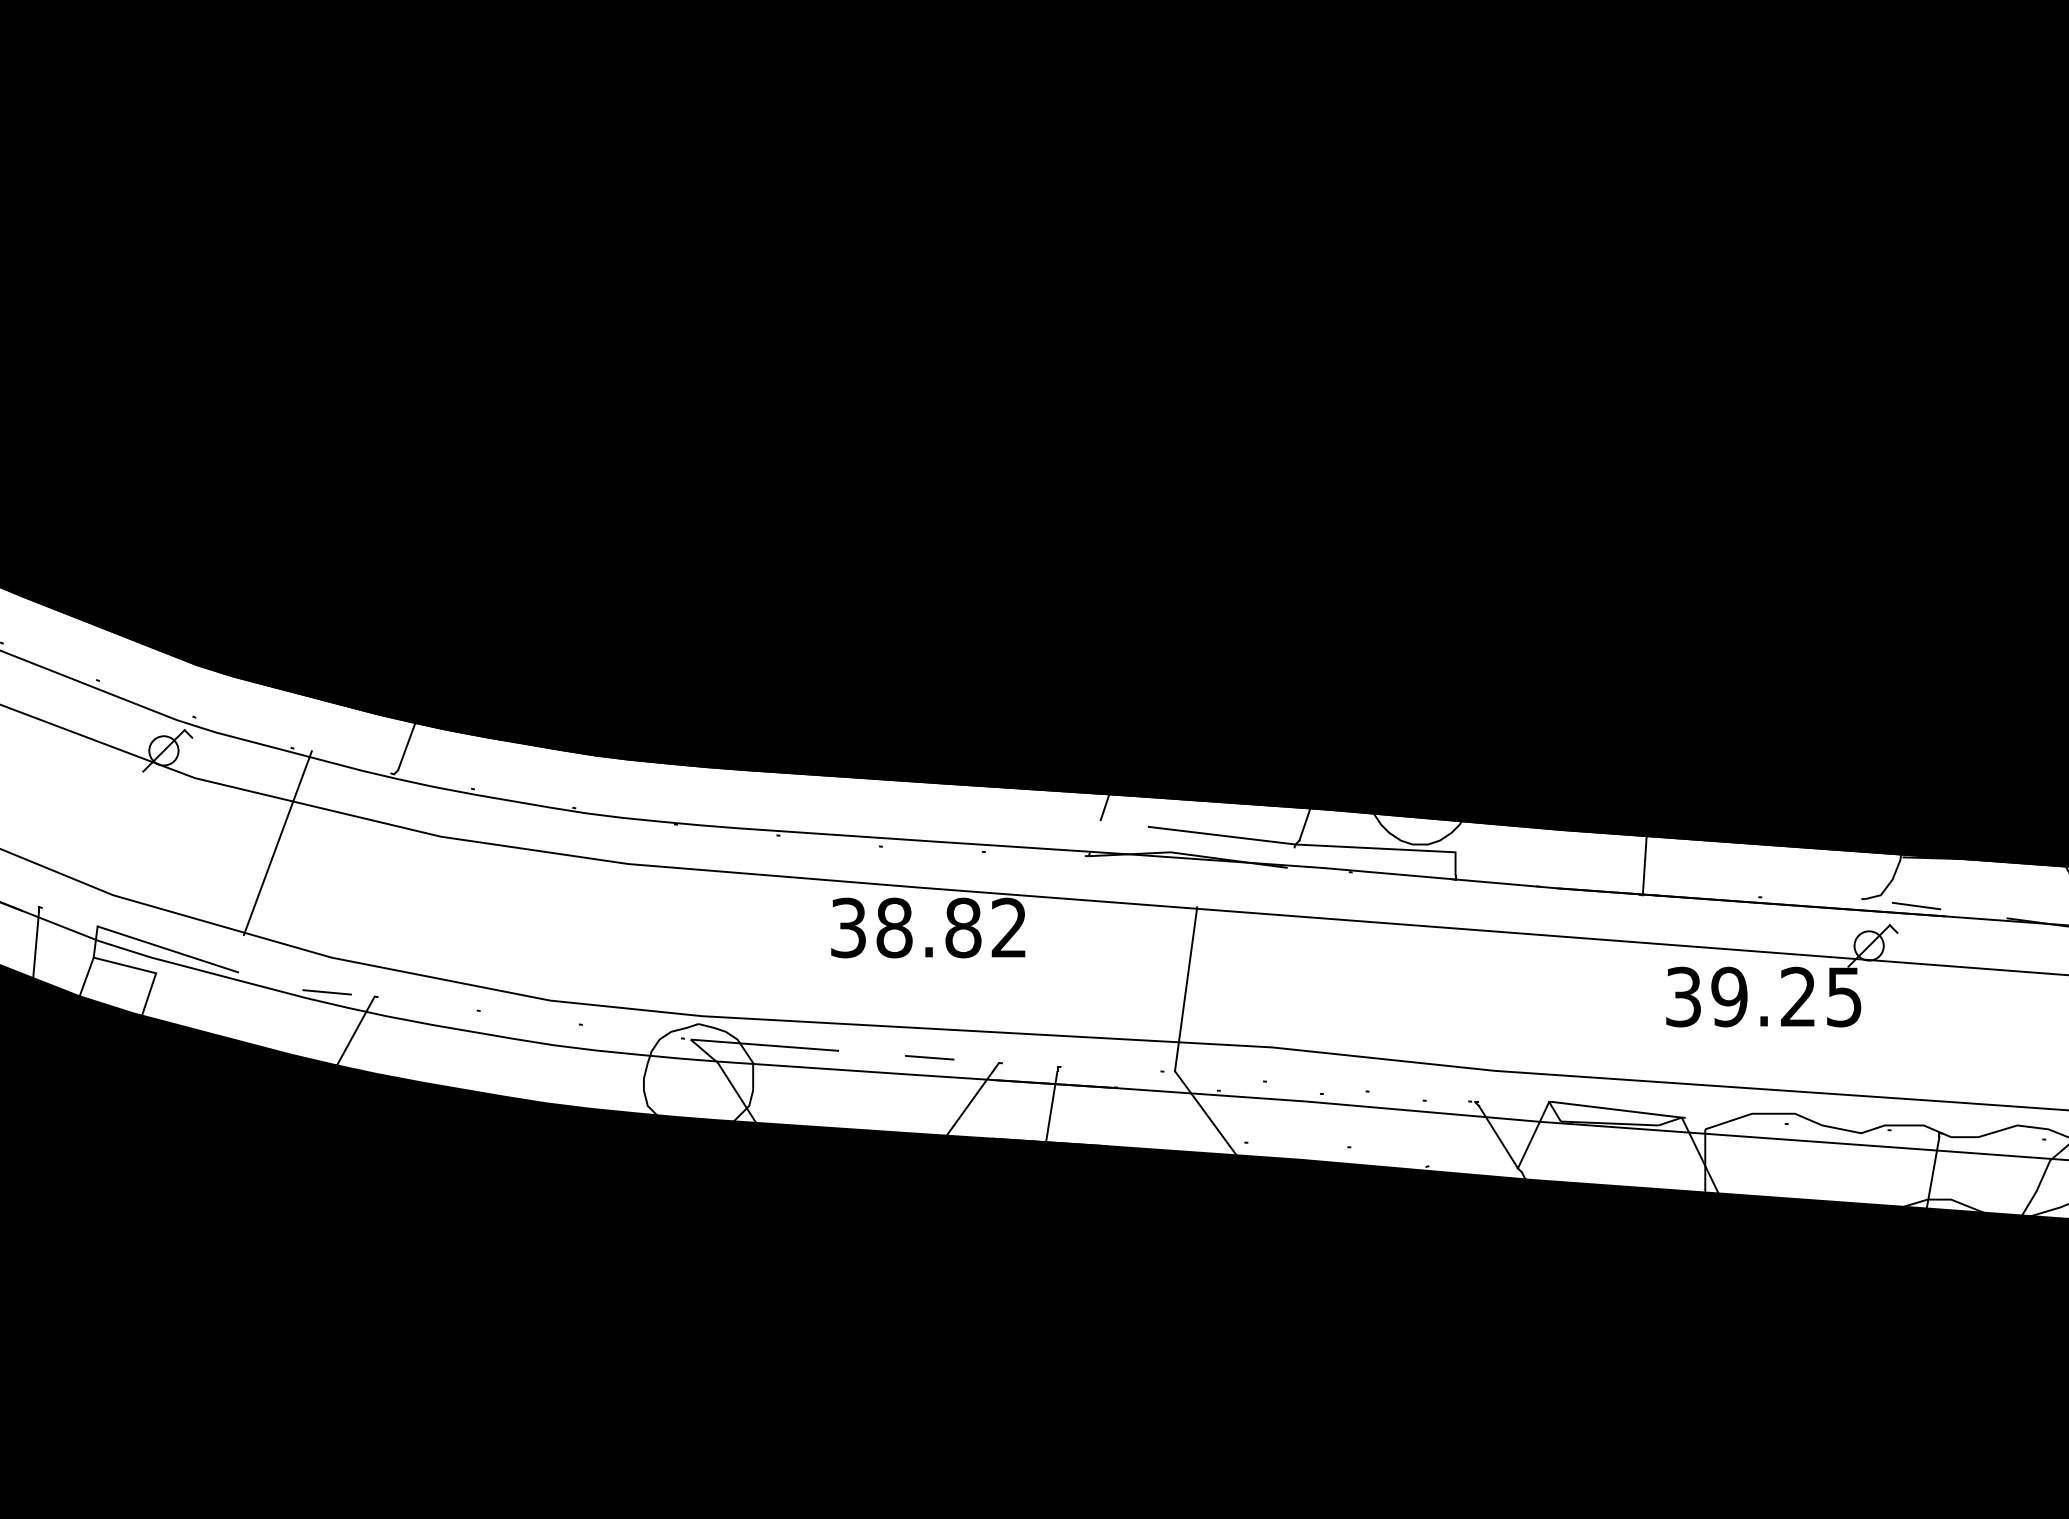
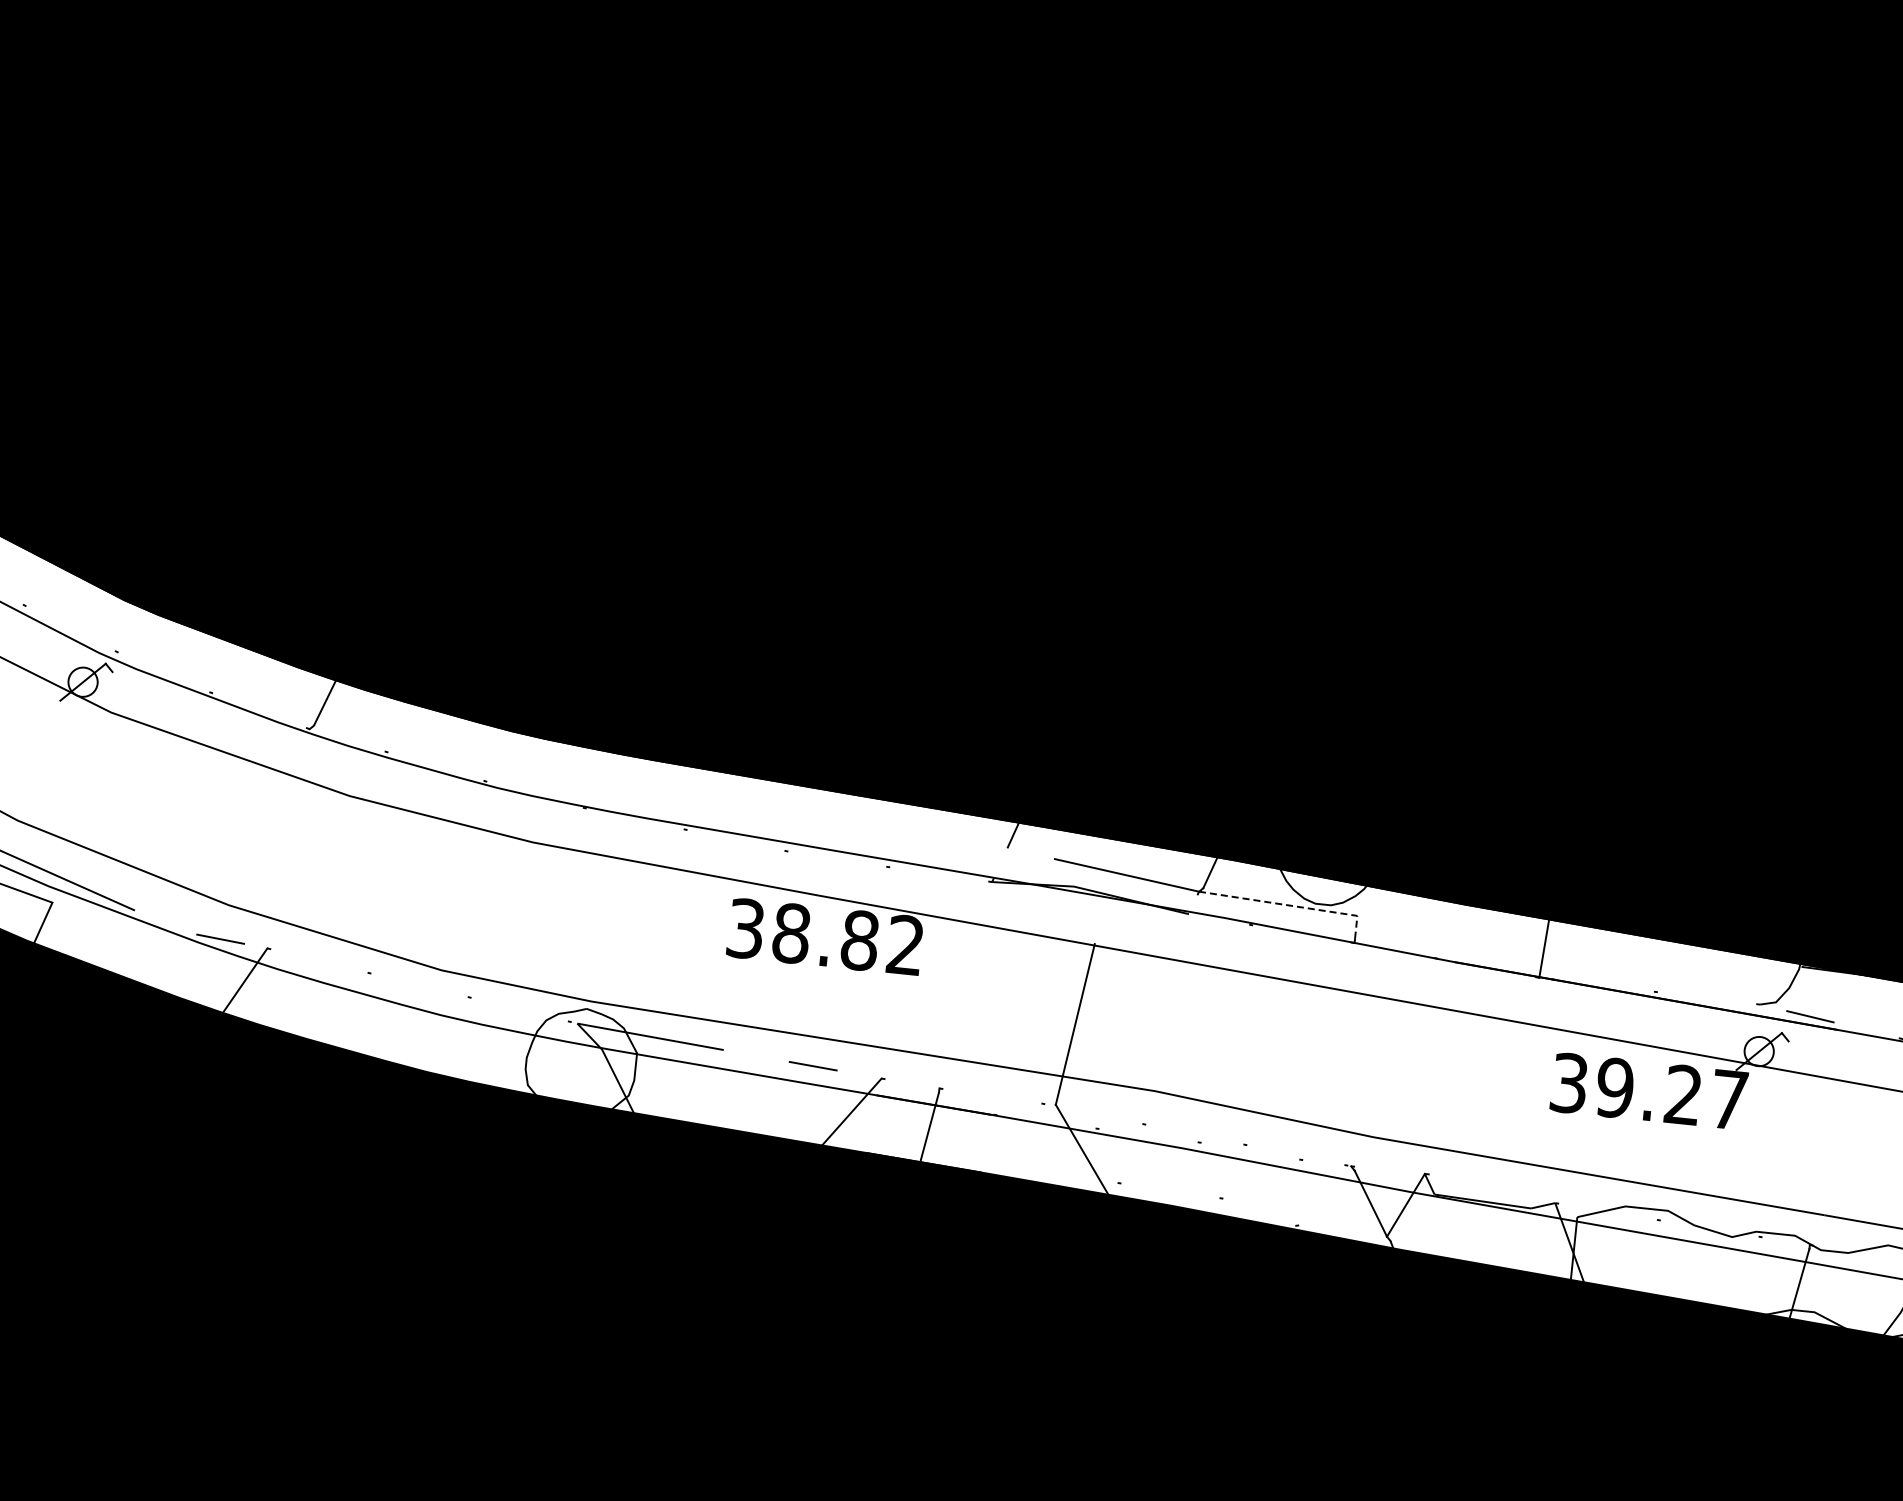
line: (277, 843) -> (186, 786), removed
line: (1387, 849) -> (1290, 906), solid -> dashed
text: (1844, 997) -> (1729, 1100), 39.25 -> 39.27
line: (1617, 1109) -> (1492, 1188), removed

